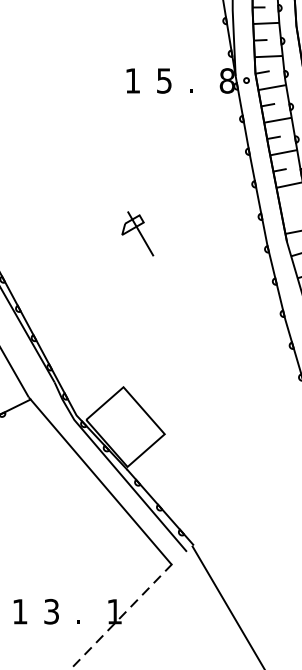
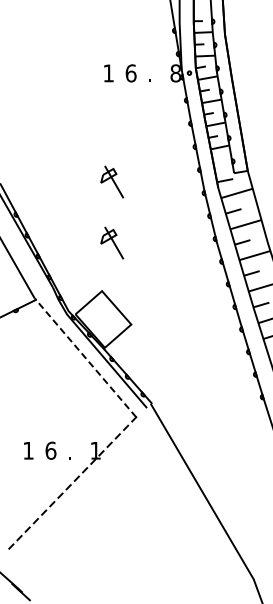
text: (163, 81) -> (130, 73), 5 -> 6
part: (138, 318) -> (112, 242), added
line: (100, 480) -> (85, 357), solid -> dashed
text: (51, 611) -> (50, 450), 3 -> 6

